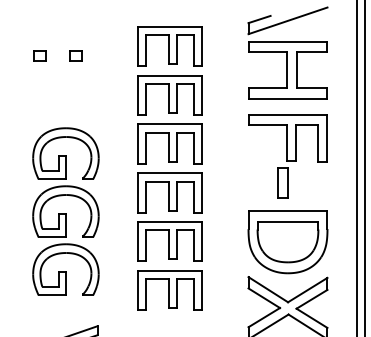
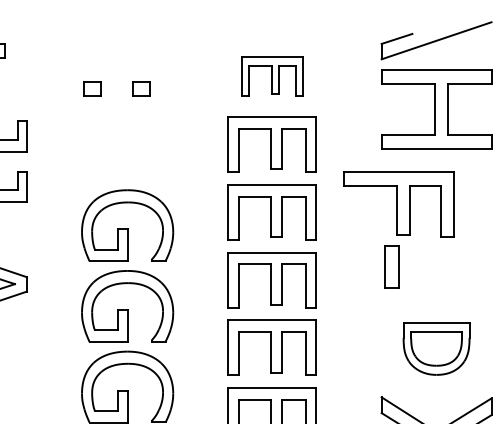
part: (169, 46) -> (271, 76), size x0.7
part: (287, 156) -> (398, 229), moved
part: (287, 242) -> (435, 349), size x0.6

